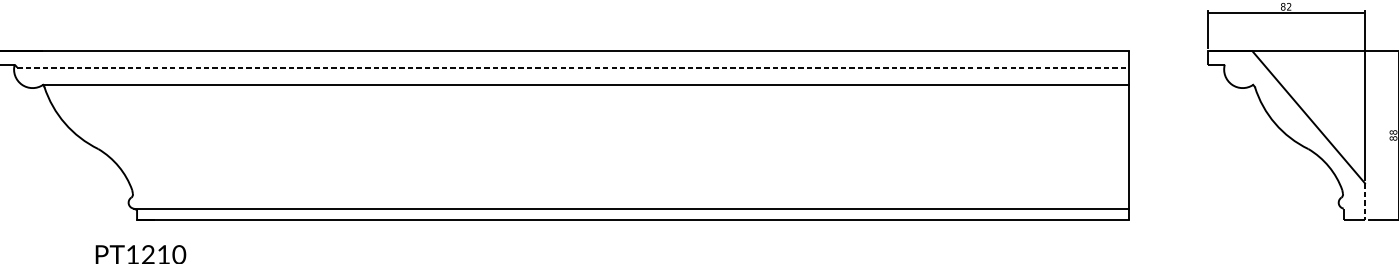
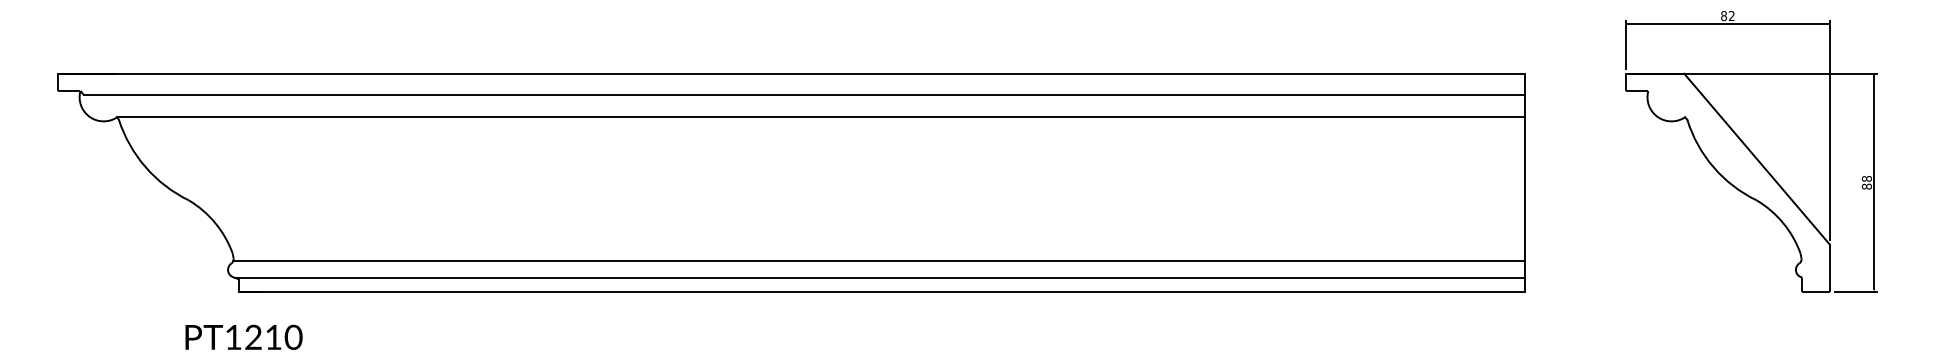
line: (573, 67) -> (804, 94), dashed -> solid
line: (630, 196) -> (878, 261), added
line: (1365, 201) -> (1830, 268), dashed -> solid

